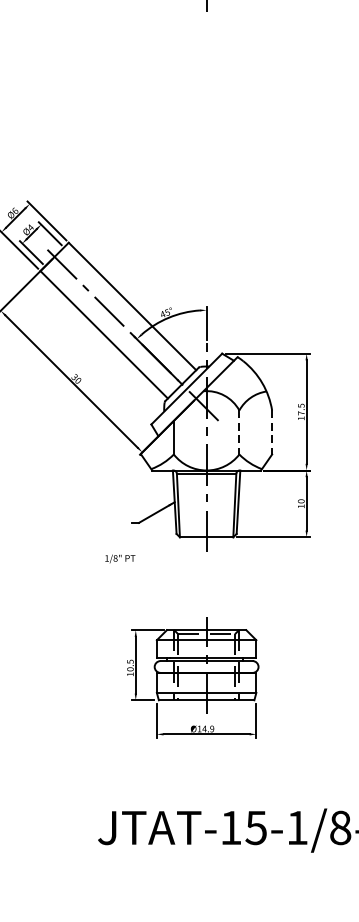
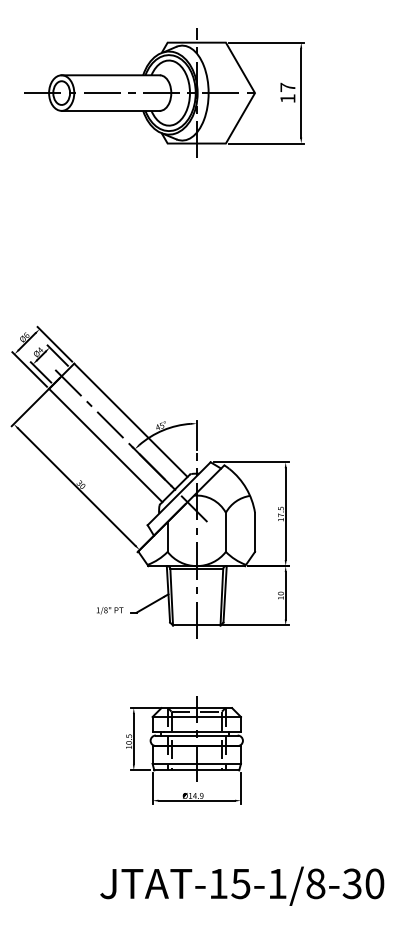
line: (238, 432) -> (225, 532), dashed -> solid
line: (272, 432) -> (255, 532), dashed -> solid
text: (120, 558) -> (110, 610), moved

